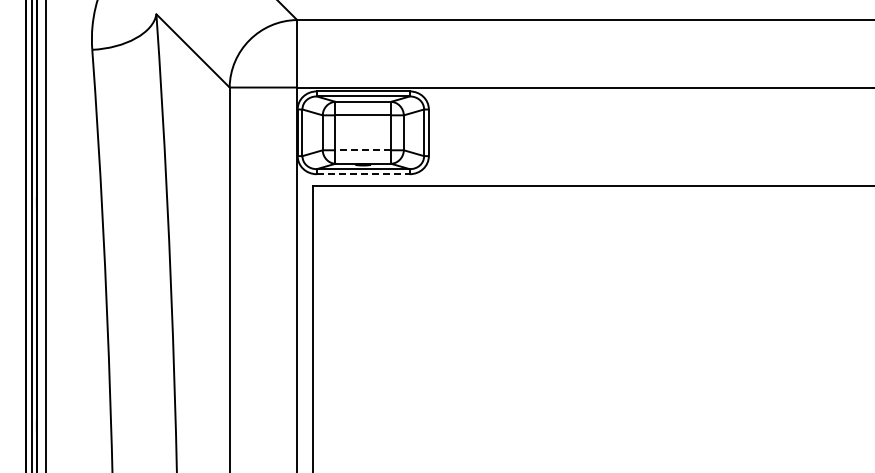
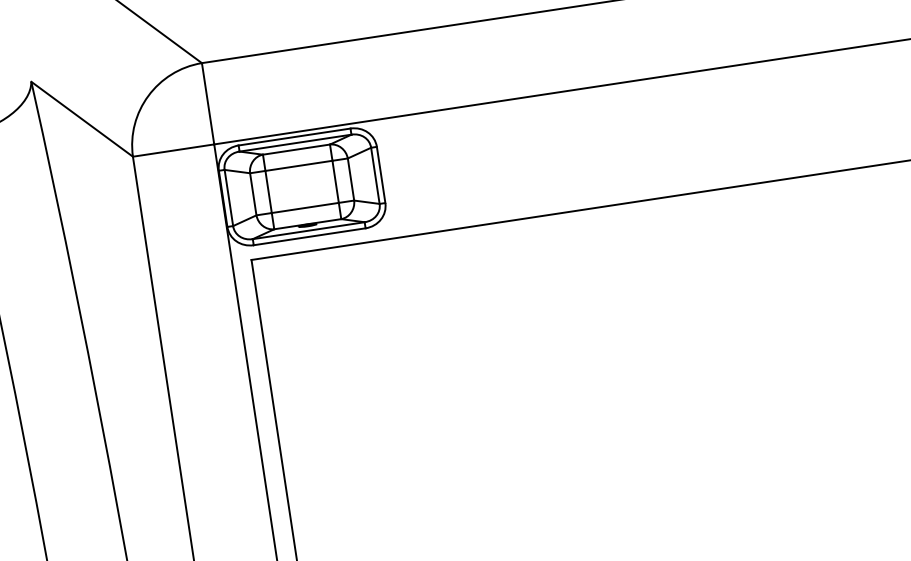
line: (363, 150) -> (305, 208), dashed -> solid
line: (363, 174) -> (309, 237), dashed -> solid

